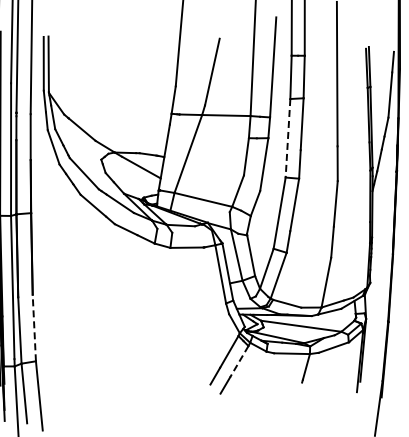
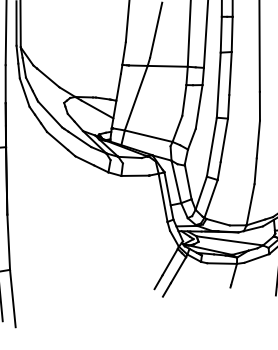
line: (287, 138) -> (218, 85), dashed -> solid
line: (34, 327) -> (8, 241), dashed -> solid
line: (239, 362) -> (178, 270), dashed -> solid

